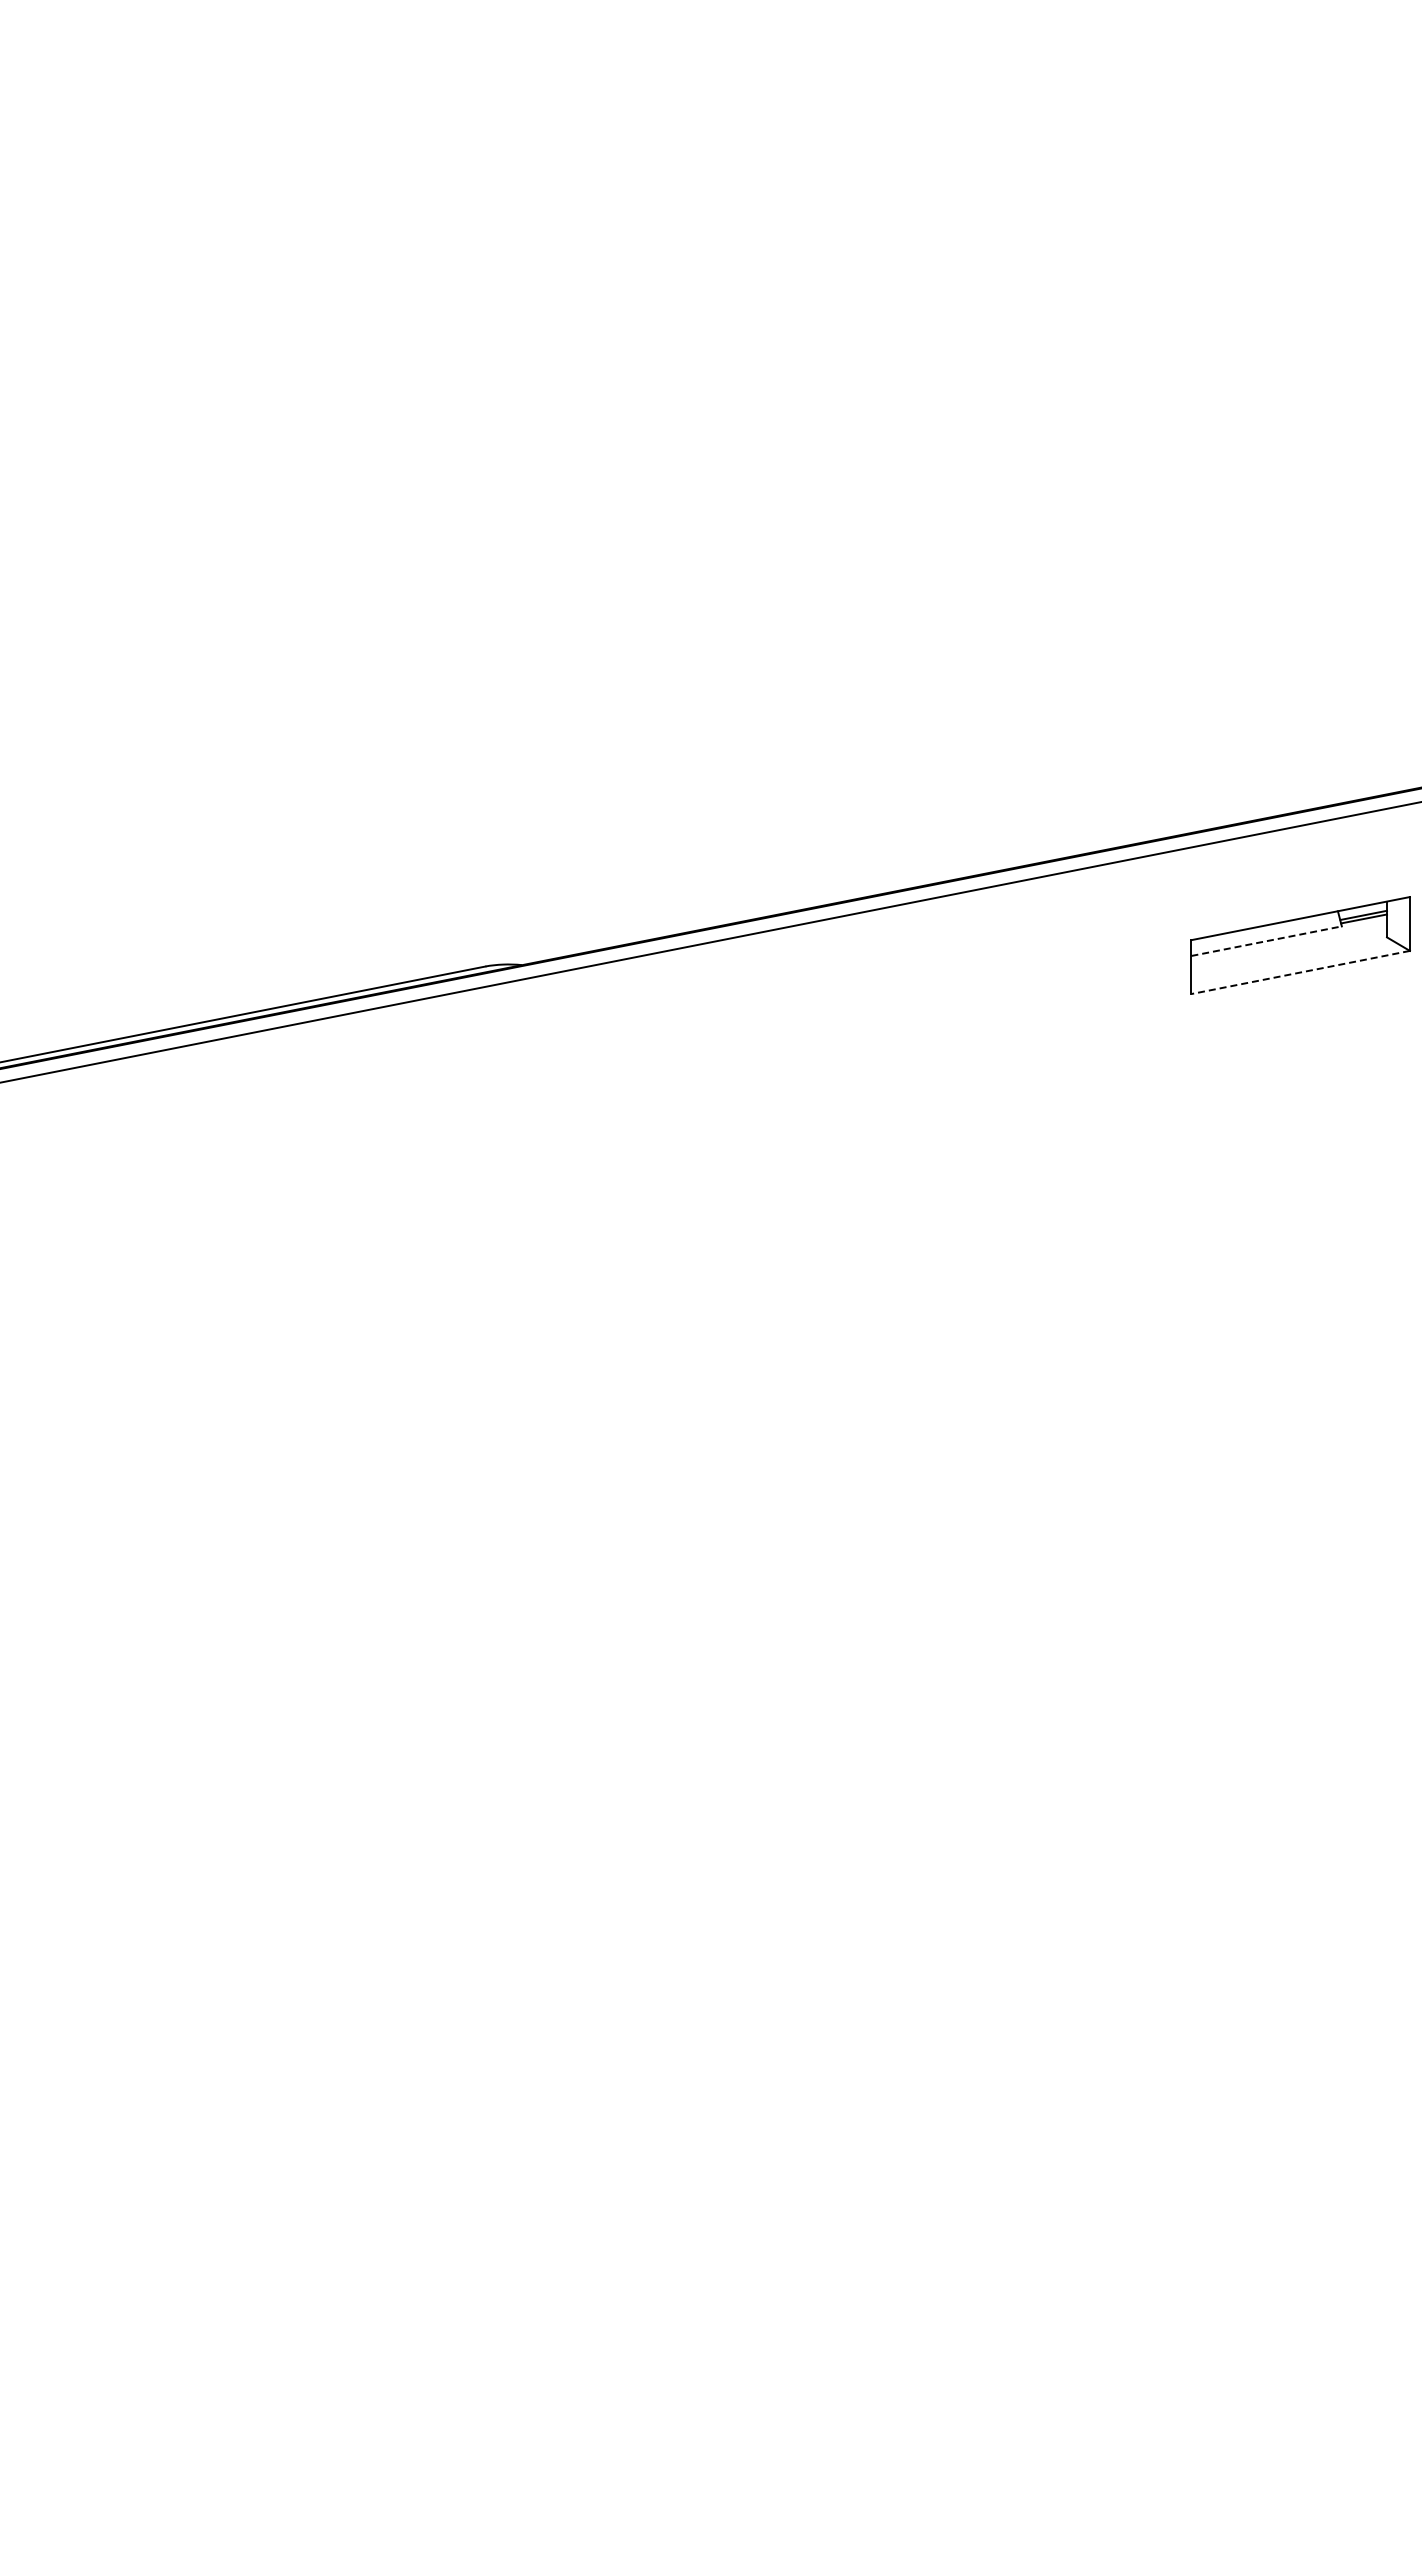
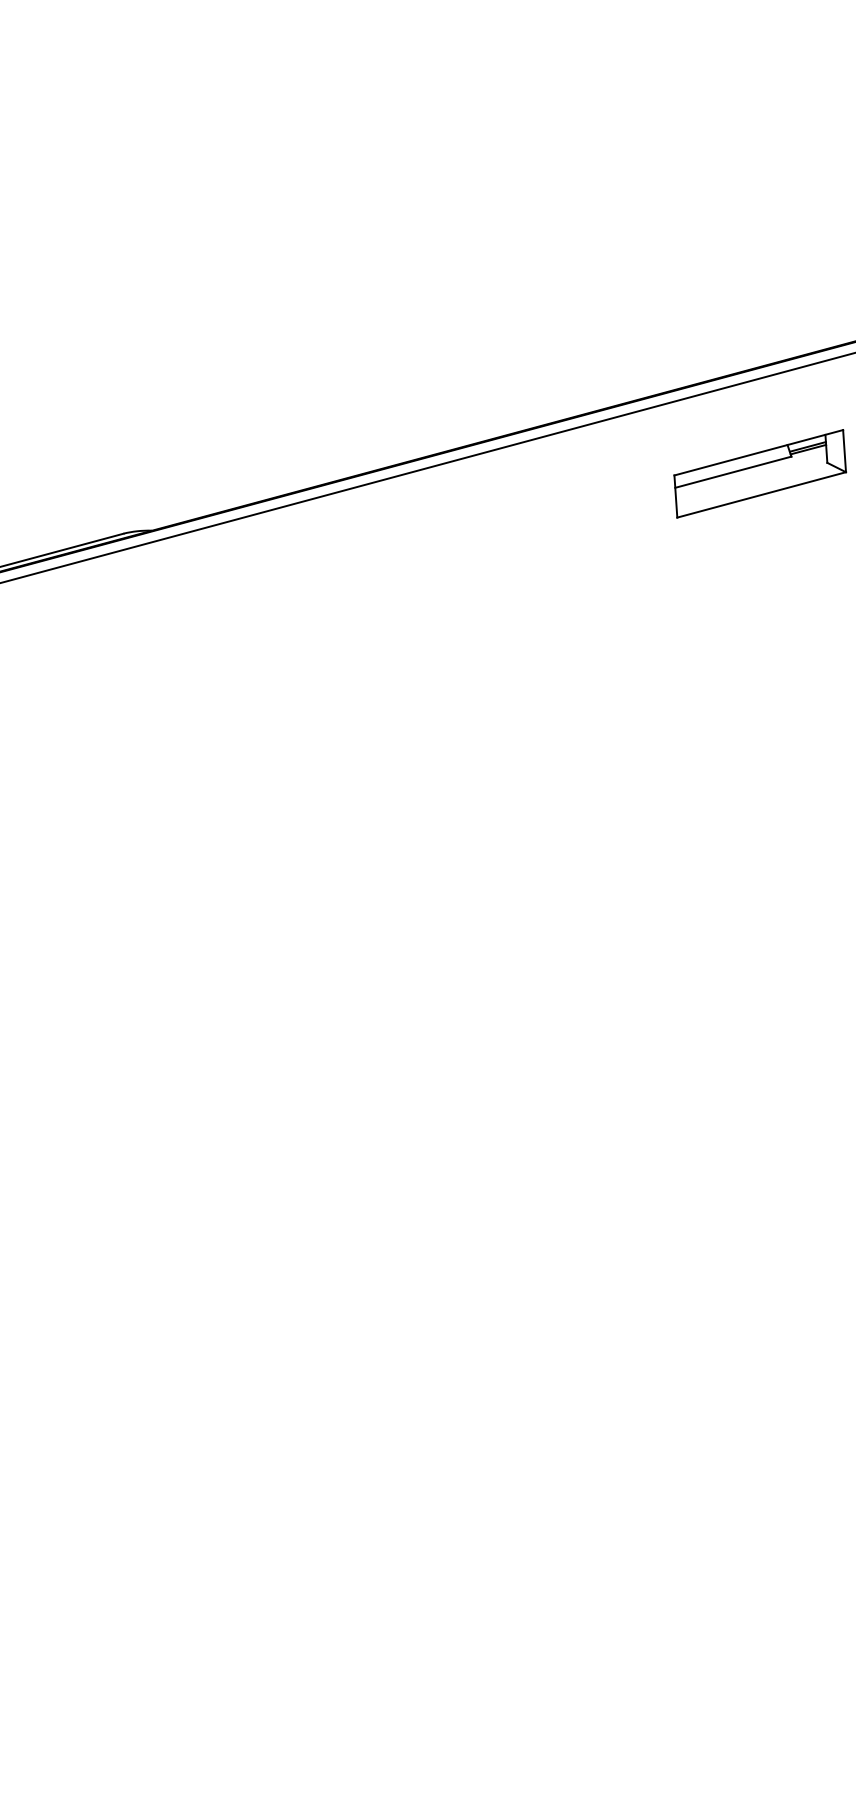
line: (1266, 941) -> (733, 472), dashed -> solid
line: (1300, 972) -> (761, 494), dashed -> solid

